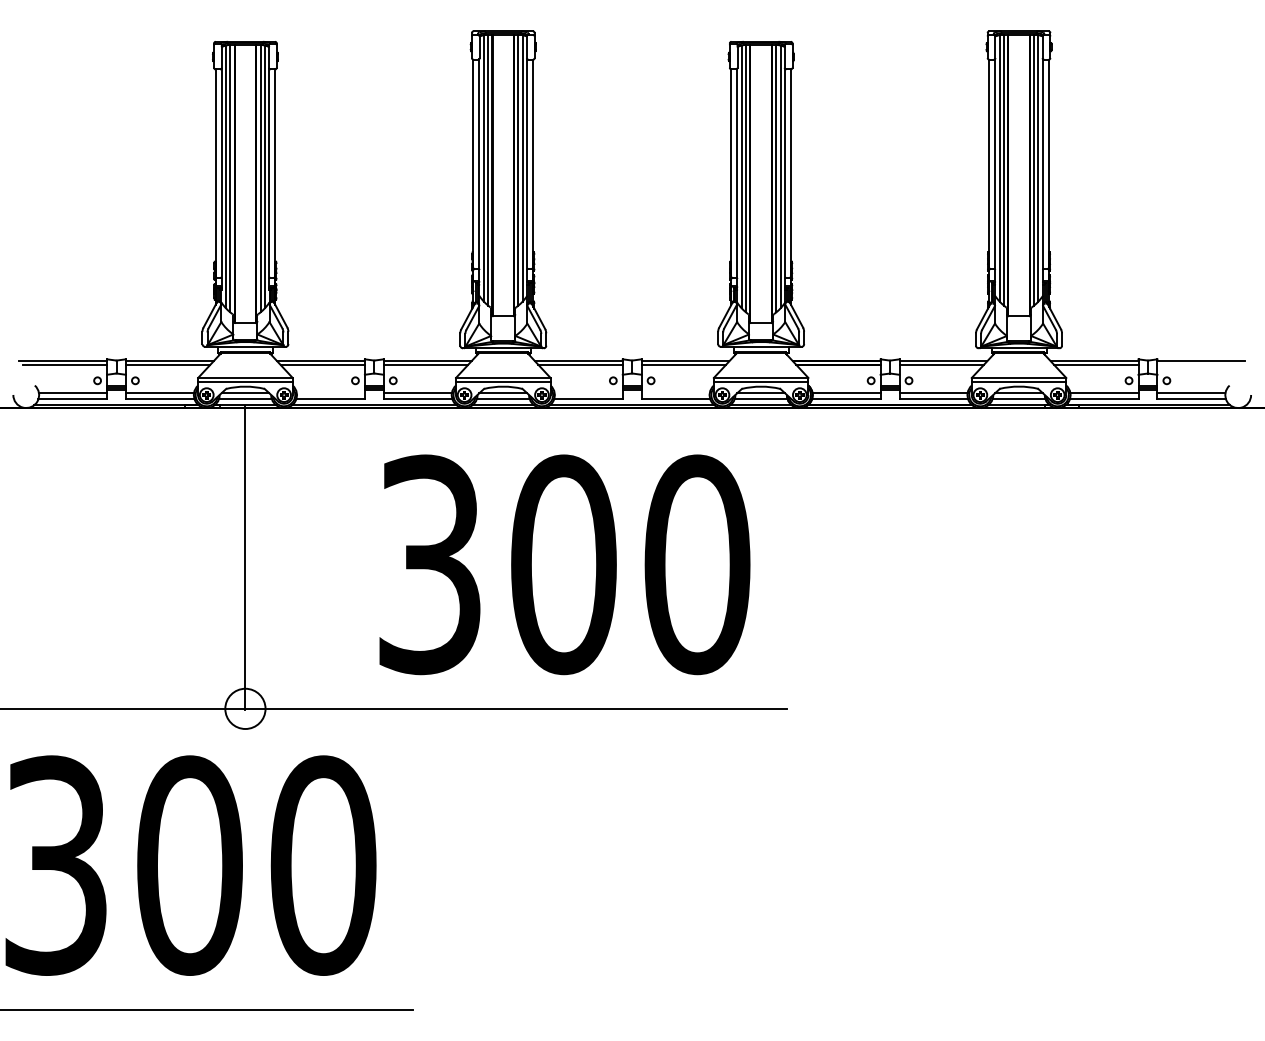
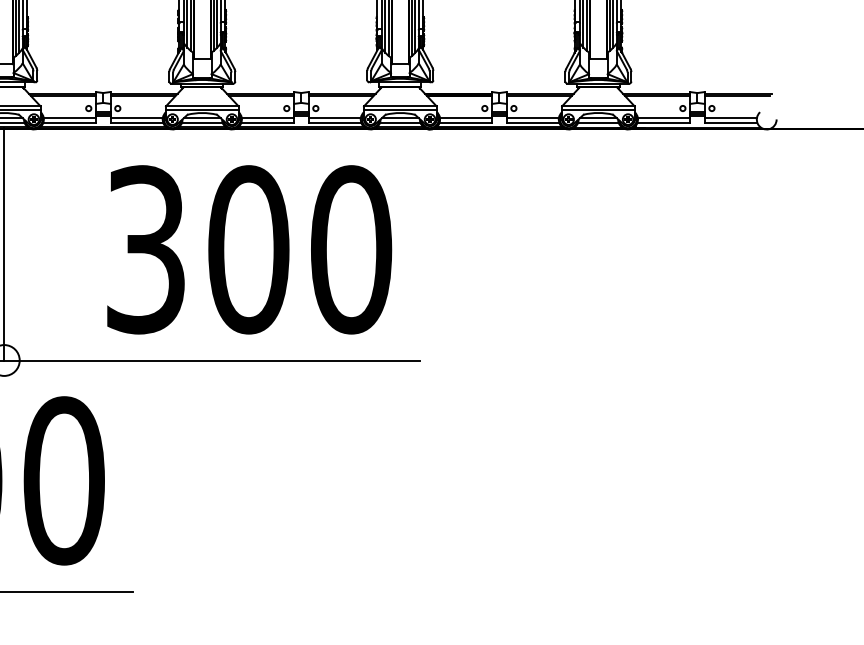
line: (1199, 364) -> (736, 96), added
line: (330, 393) -> (69, 118), added
line: (588, 393) -> (267, 118), added
line: (675, 393) -> (334, 118), added

